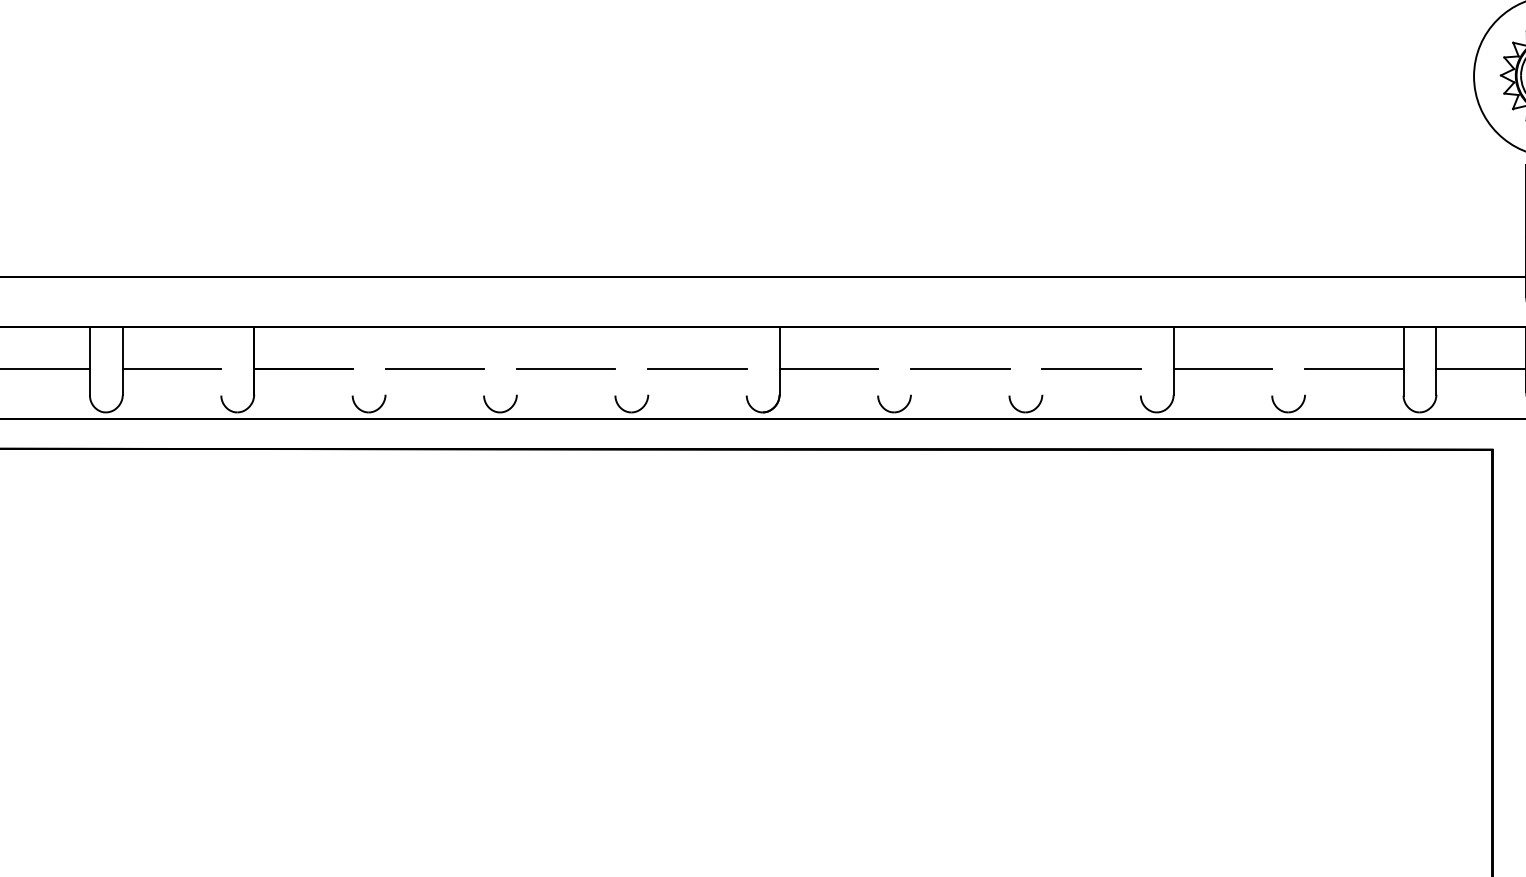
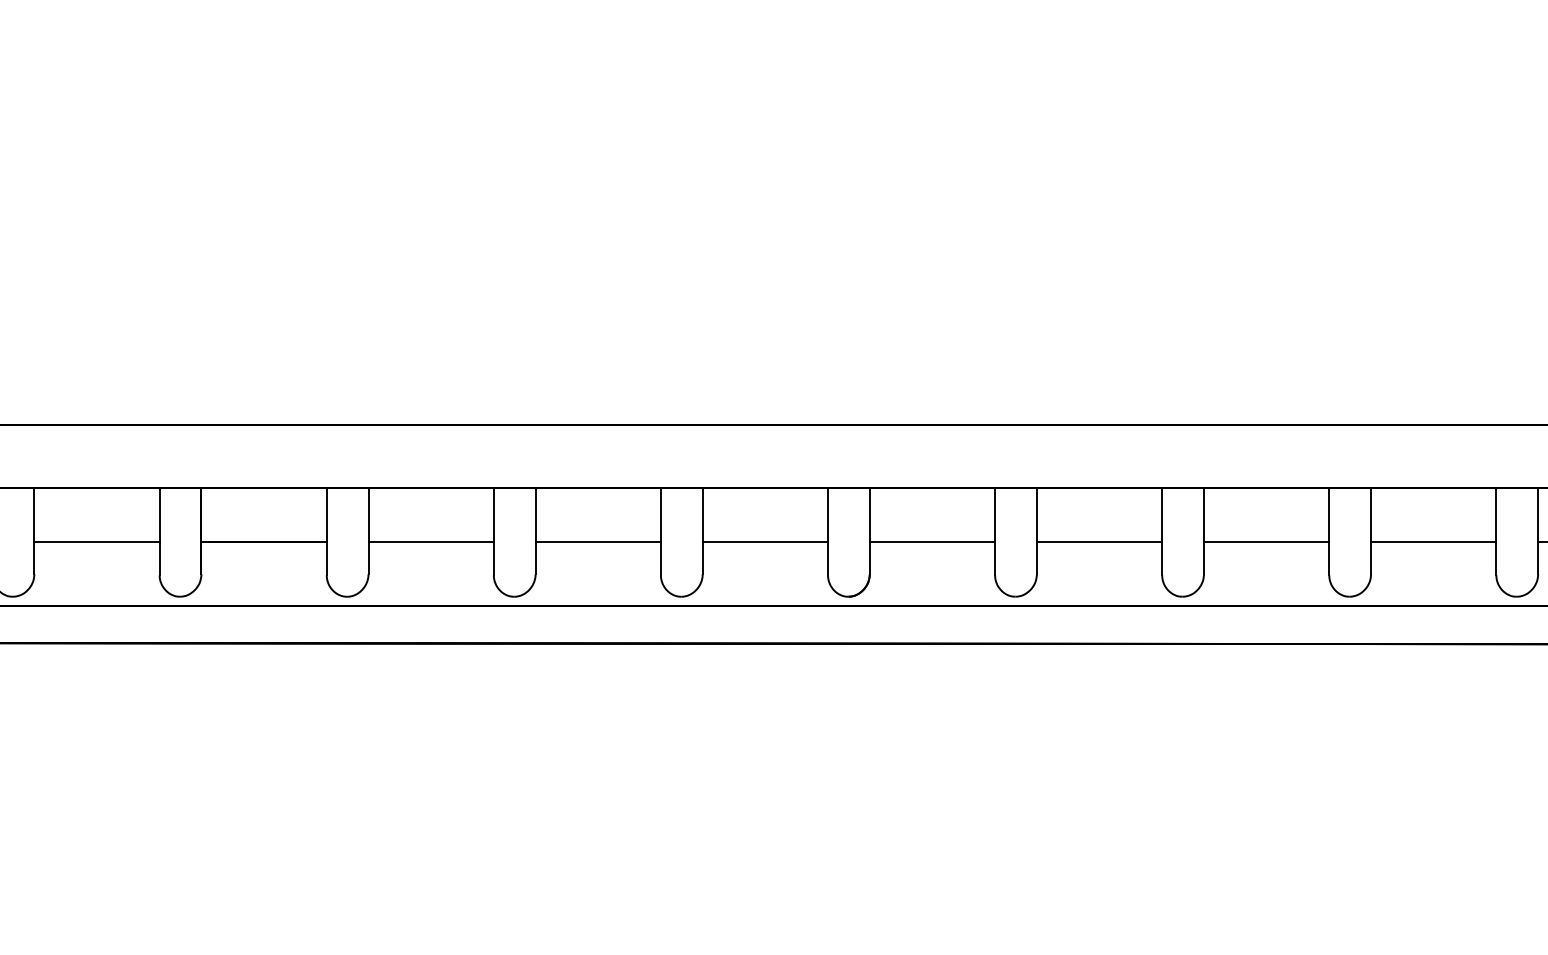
line: (385, 360) -> (368, 530), added
line: (516, 360) -> (535, 530), added
line: (648, 360) -> (703, 530), added
line: (911, 360) -> (1037, 530), added
line: (1042, 360) -> (1204, 530), added
line: (1305, 360) -> (1538, 530), added
line: (221, 361) -> (159, 531), added
line: (352, 361) -> (326, 531), added
line: (484, 361) -> (494, 531), added
line: (615, 361) -> (661, 531), added
line: (746, 361) -> (827, 531), added
line: (878, 361) -> (995, 531), added
line: (1009, 361) -> (1162, 531), added
line: (1140, 361) -> (1328, 531), added
line: (1272, 361) -> (1496, 531), added

